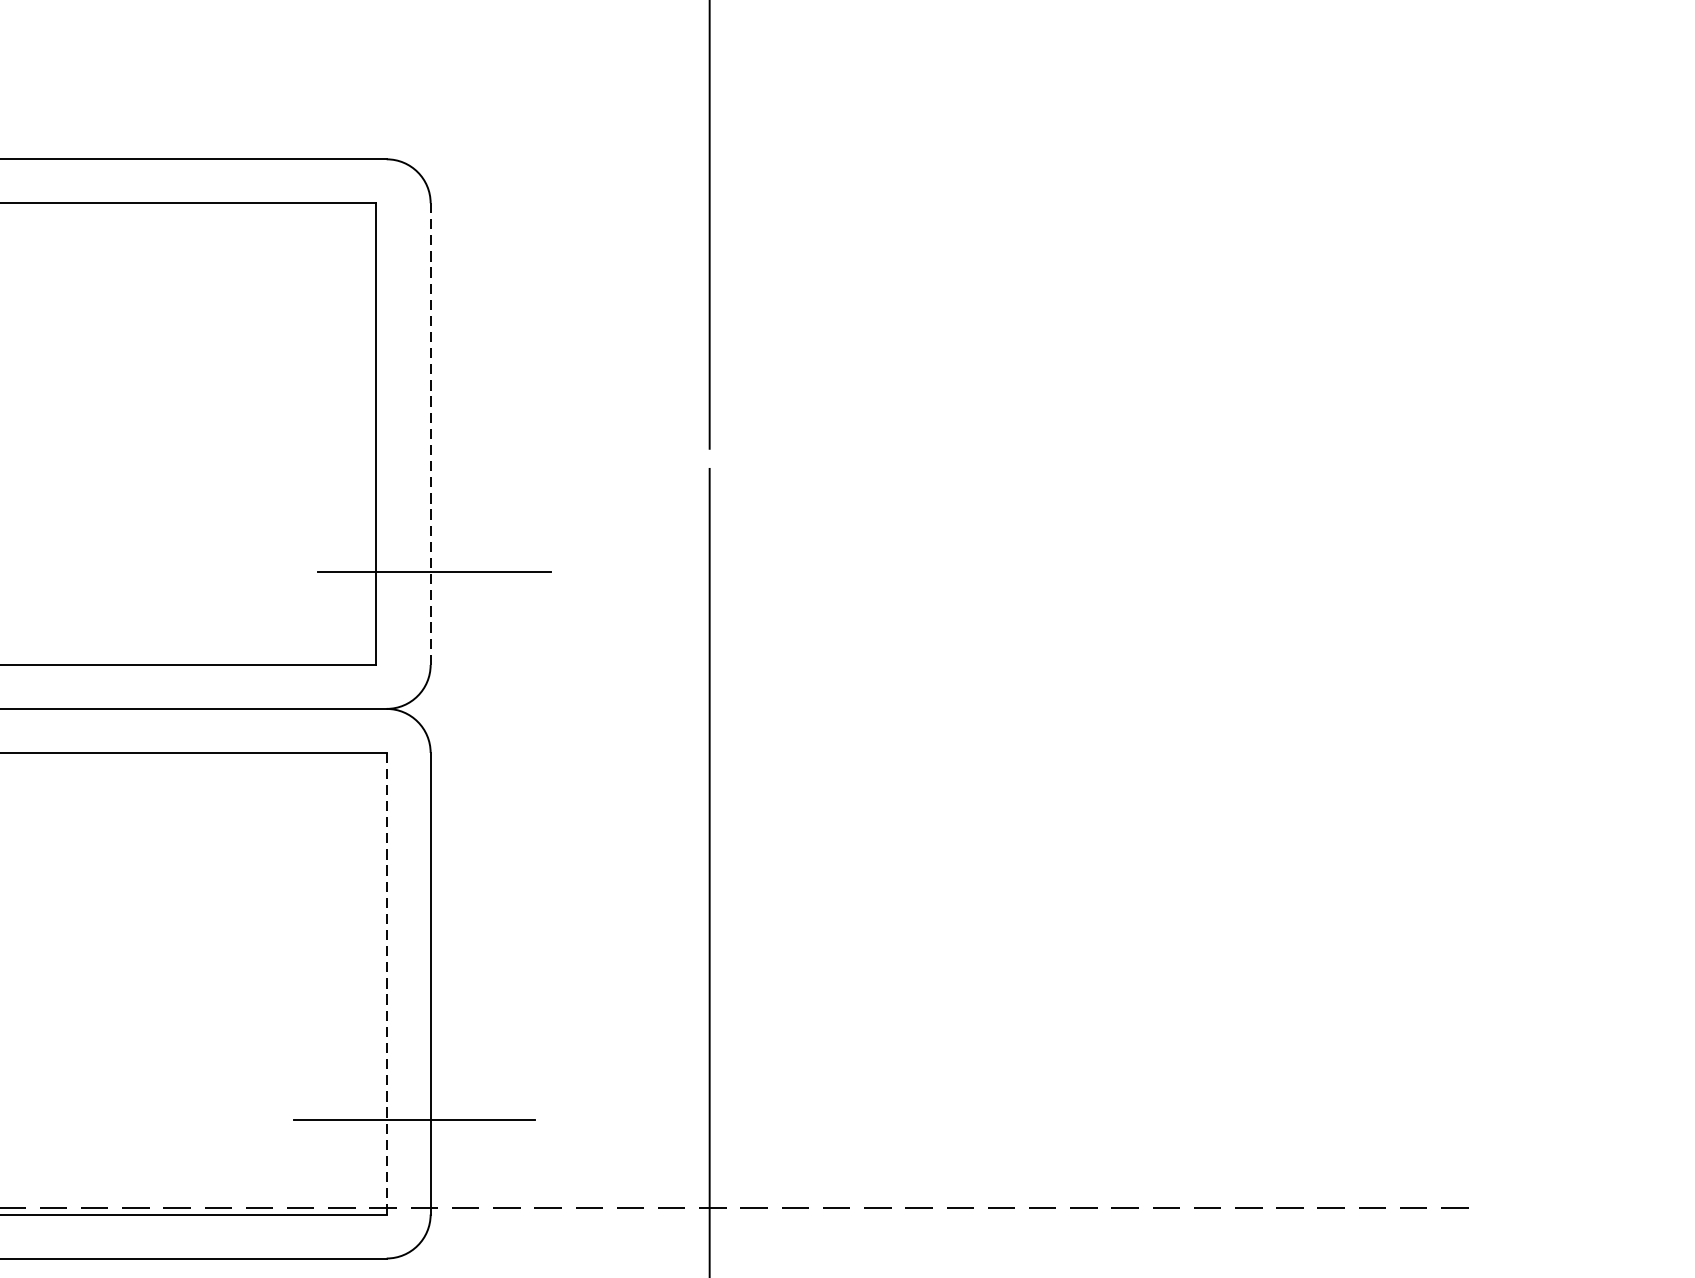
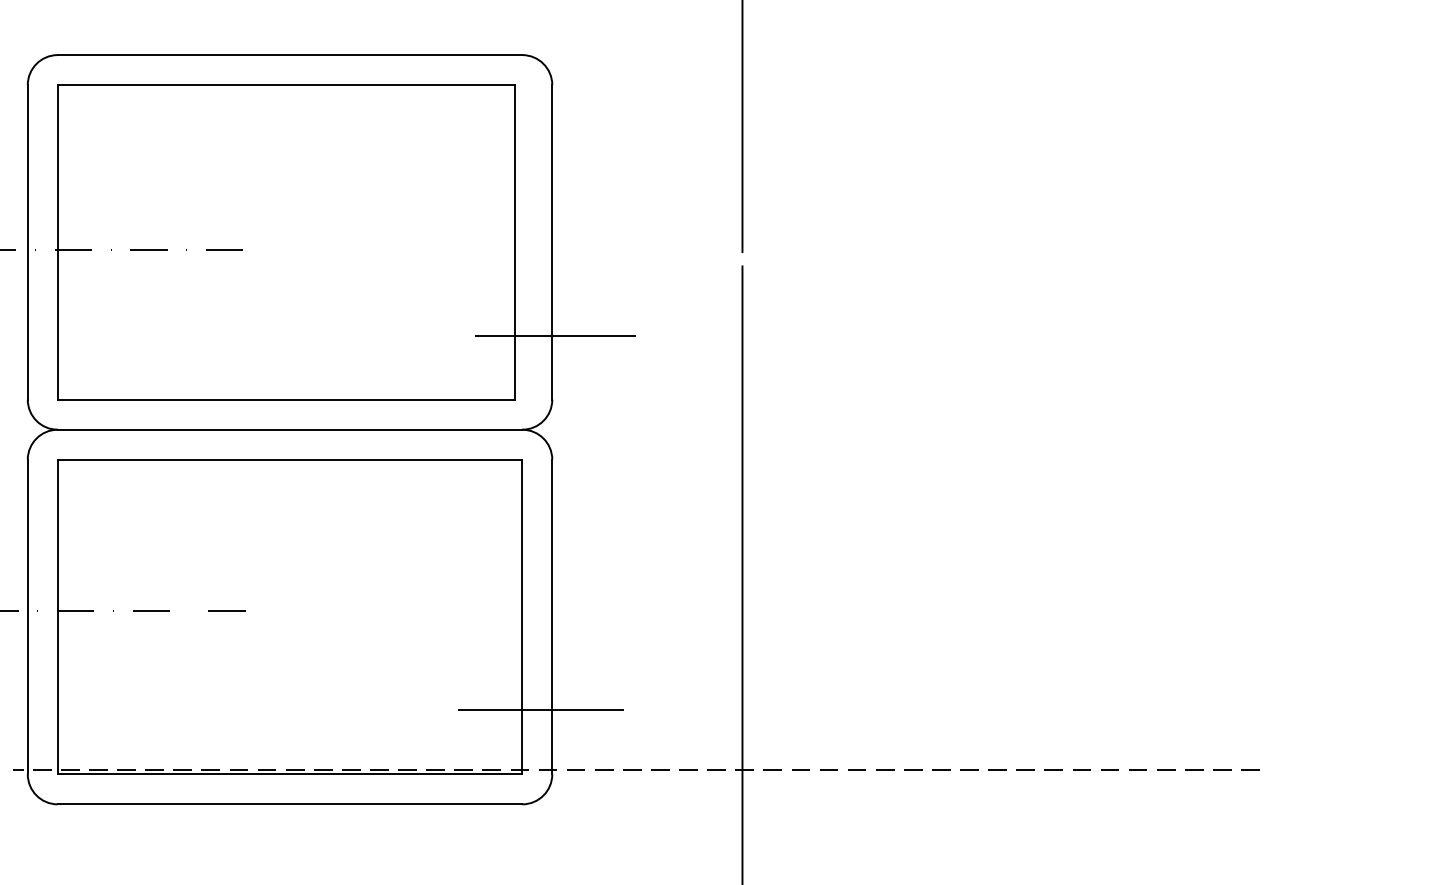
line: (430, 432) -> (552, 241), dashed -> solid
line: (386, 982) -> (522, 616), dashed -> solid

